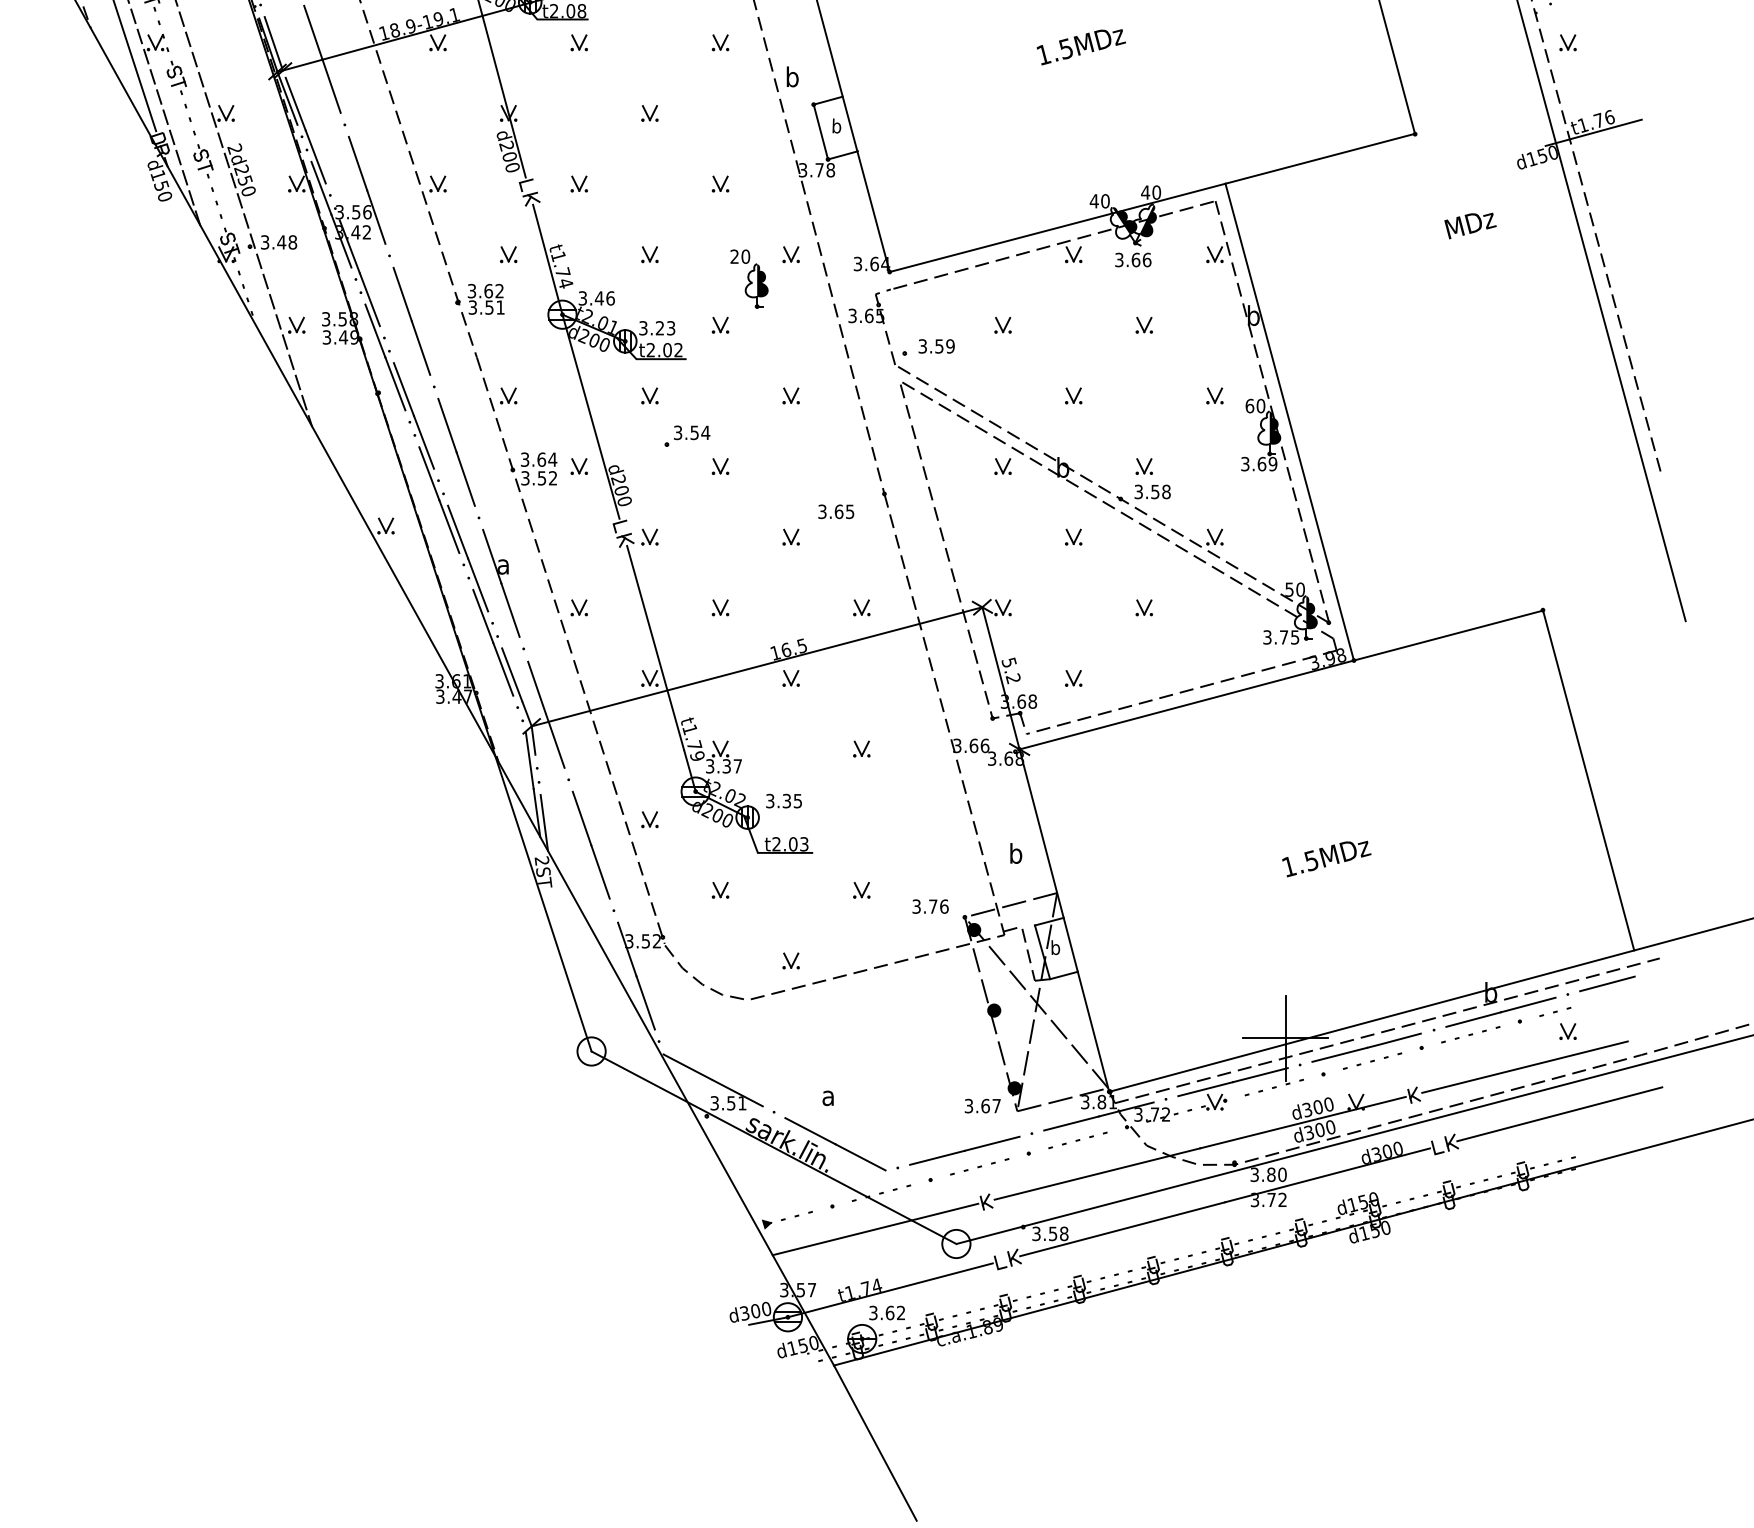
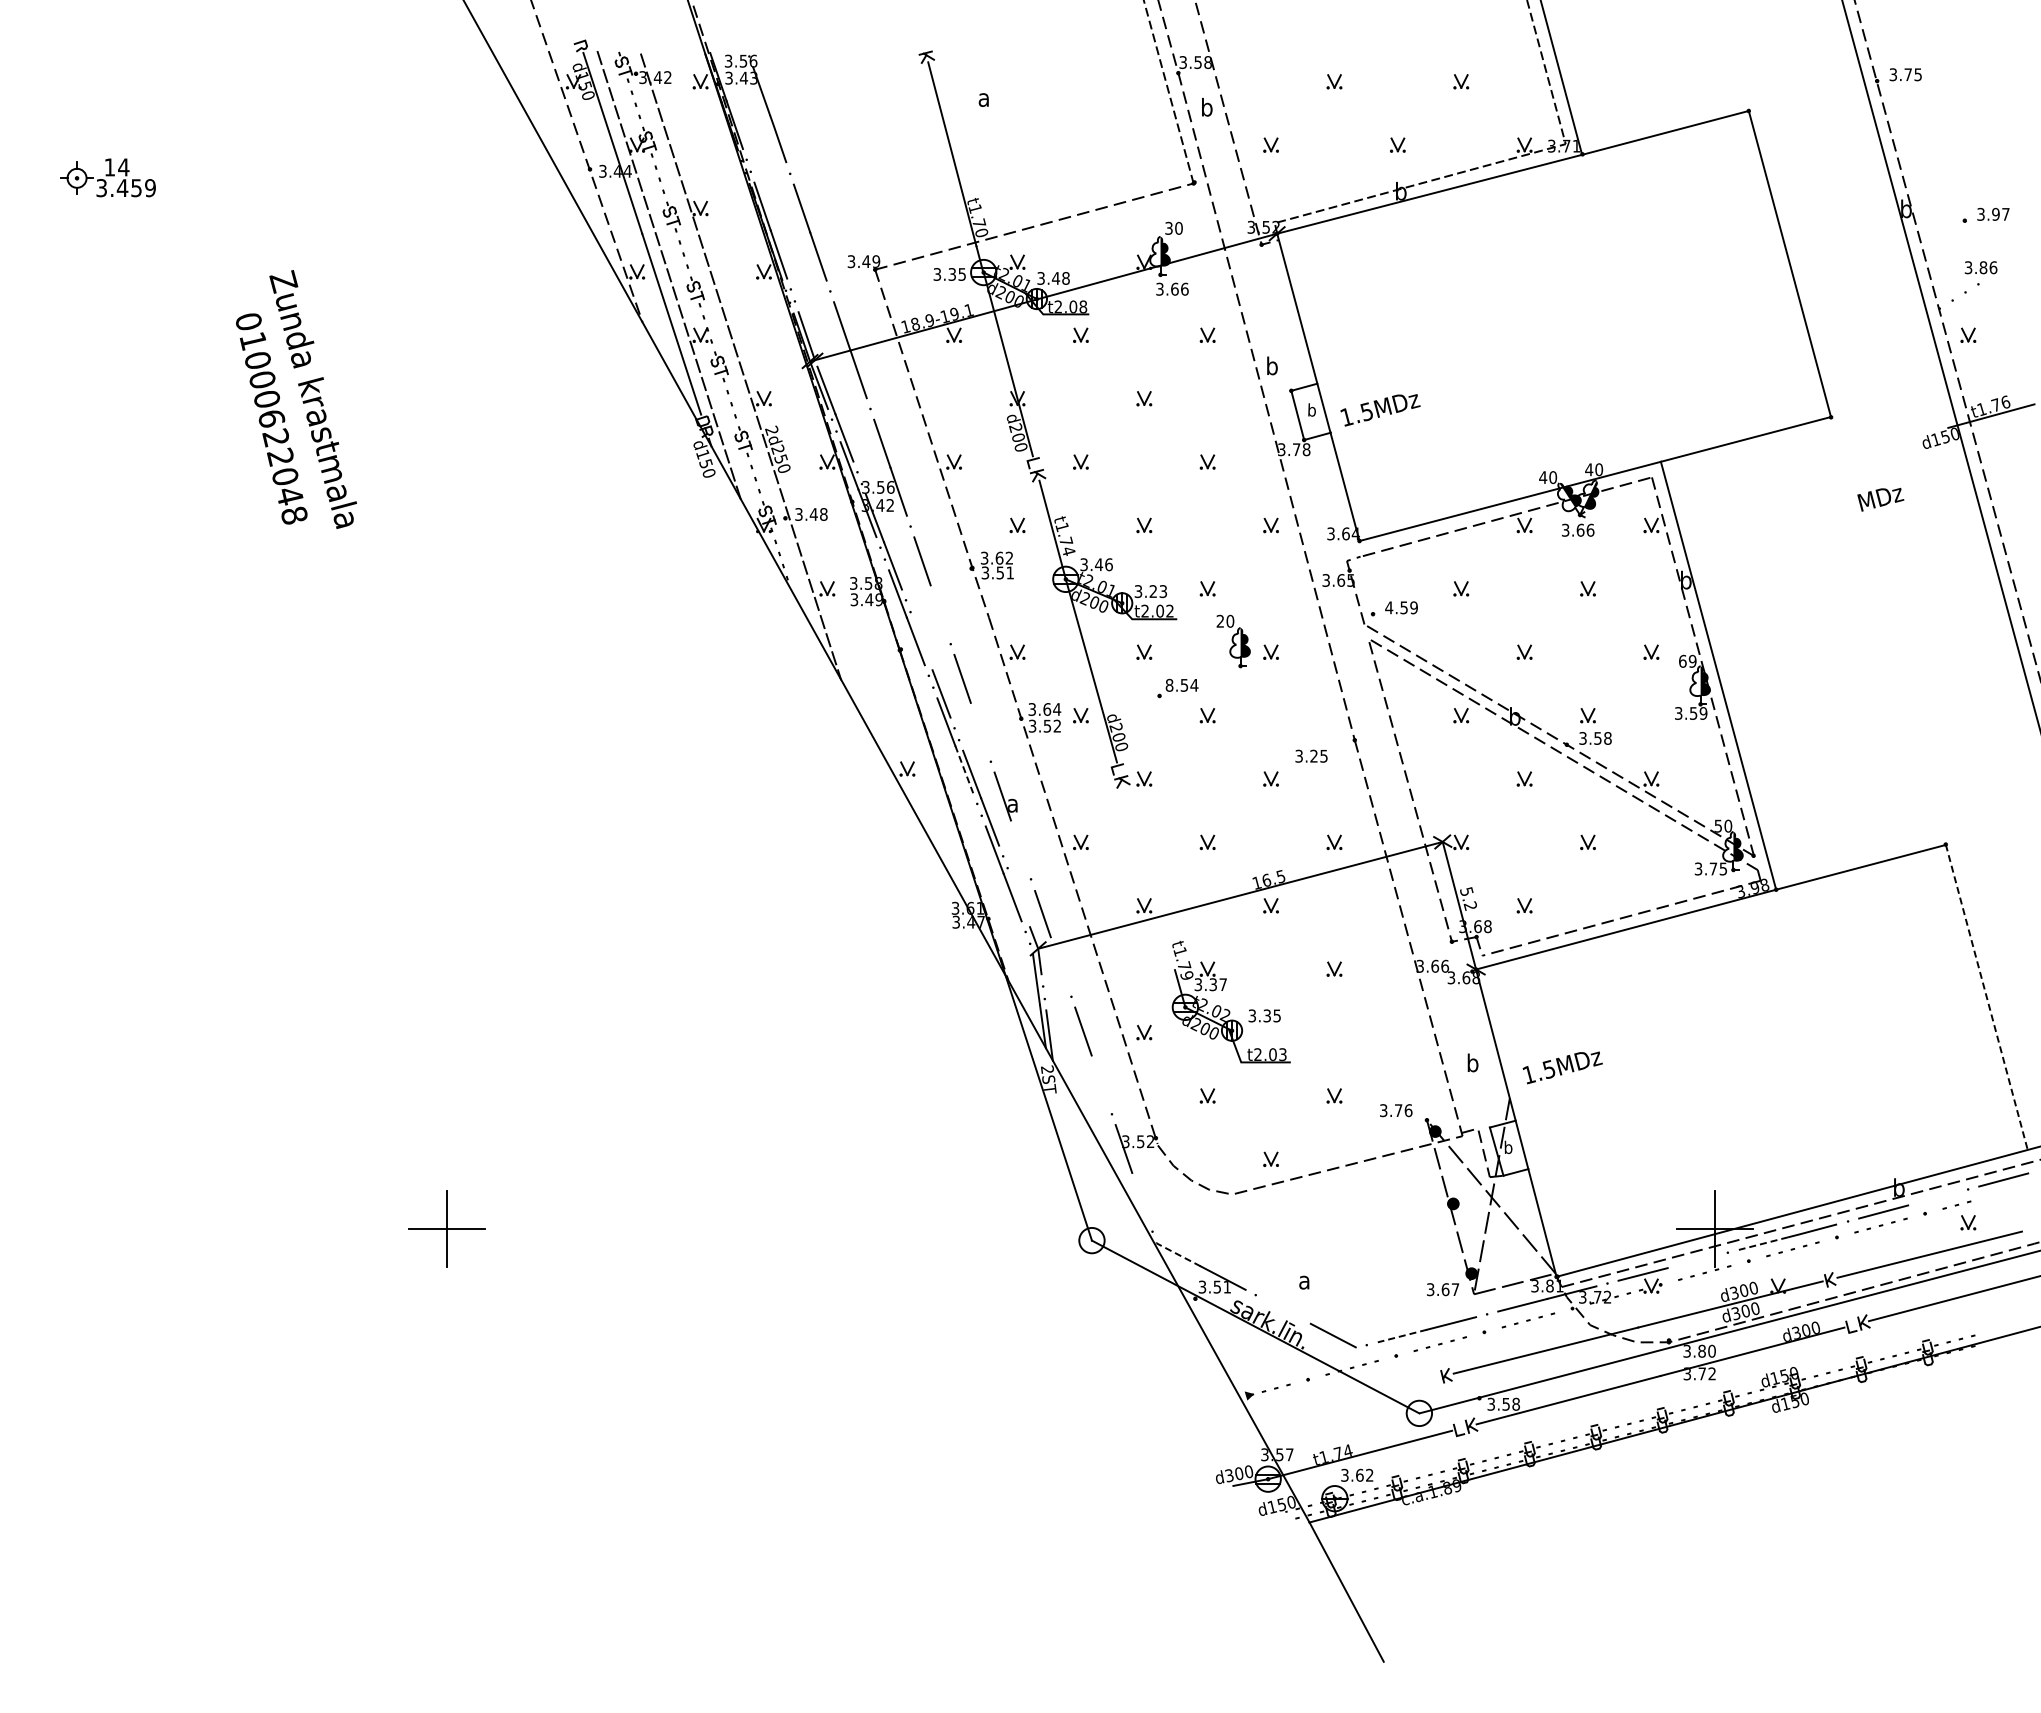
text: (1081, 47) -> (1380, 410), moved
part: (749, 279) -> (1233, 641), moved
text: (923, 346) -> (1389, 607), 3.59 -> 4.59
line: (420, 348) -> (938, 609), removed
line: (403, 389) -> (923, 646), removed
text: (1260, 406) -> (1692, 661), 60 -> 69
text: (677, 432) -> (1169, 685), 3.54 -> 8.54
text: (1261, 464) -> (1693, 713), 3.69 -> 3.59
line: (465, 478) -> (978, 726), removed
text: (839, 510) -> (1314, 755), 3.65 -> 3.25
line: (449, 526) -> (964, 769), solid -> dashed
line: (509, 610) -> (1018, 844), removed
line: (654, 648) -> (1148, 878), removed
line: (511, 674) -> (1020, 902), removed
line: (555, 741) -> (1059, 962), removed
line: (1588, 780) -> (1986, 997), solid -> dashed
text: (1326, 858) -> (1562, 1067), moved
line: (599, 871) -> (1099, 1079), removed
line: (1010, 905) -> (1467, 1109), removed
line: (645, 1002) -> (1140, 1196), removed
line: (1528, 1004) -> (1932, 1198), removed
line: (1339, 1054) -> (1763, 1243), solid -> dashed
line: (686, 1066) -> (1177, 1254), solid -> dashed
line: (1259, 1074) -> (1691, 1261), removed
line: (809, 1130) -> (1287, 1311), removed
line: (936, 1158) -> (1401, 1336), solid -> dashed
line: (875, 1229) -> (1346, 1400), removed

